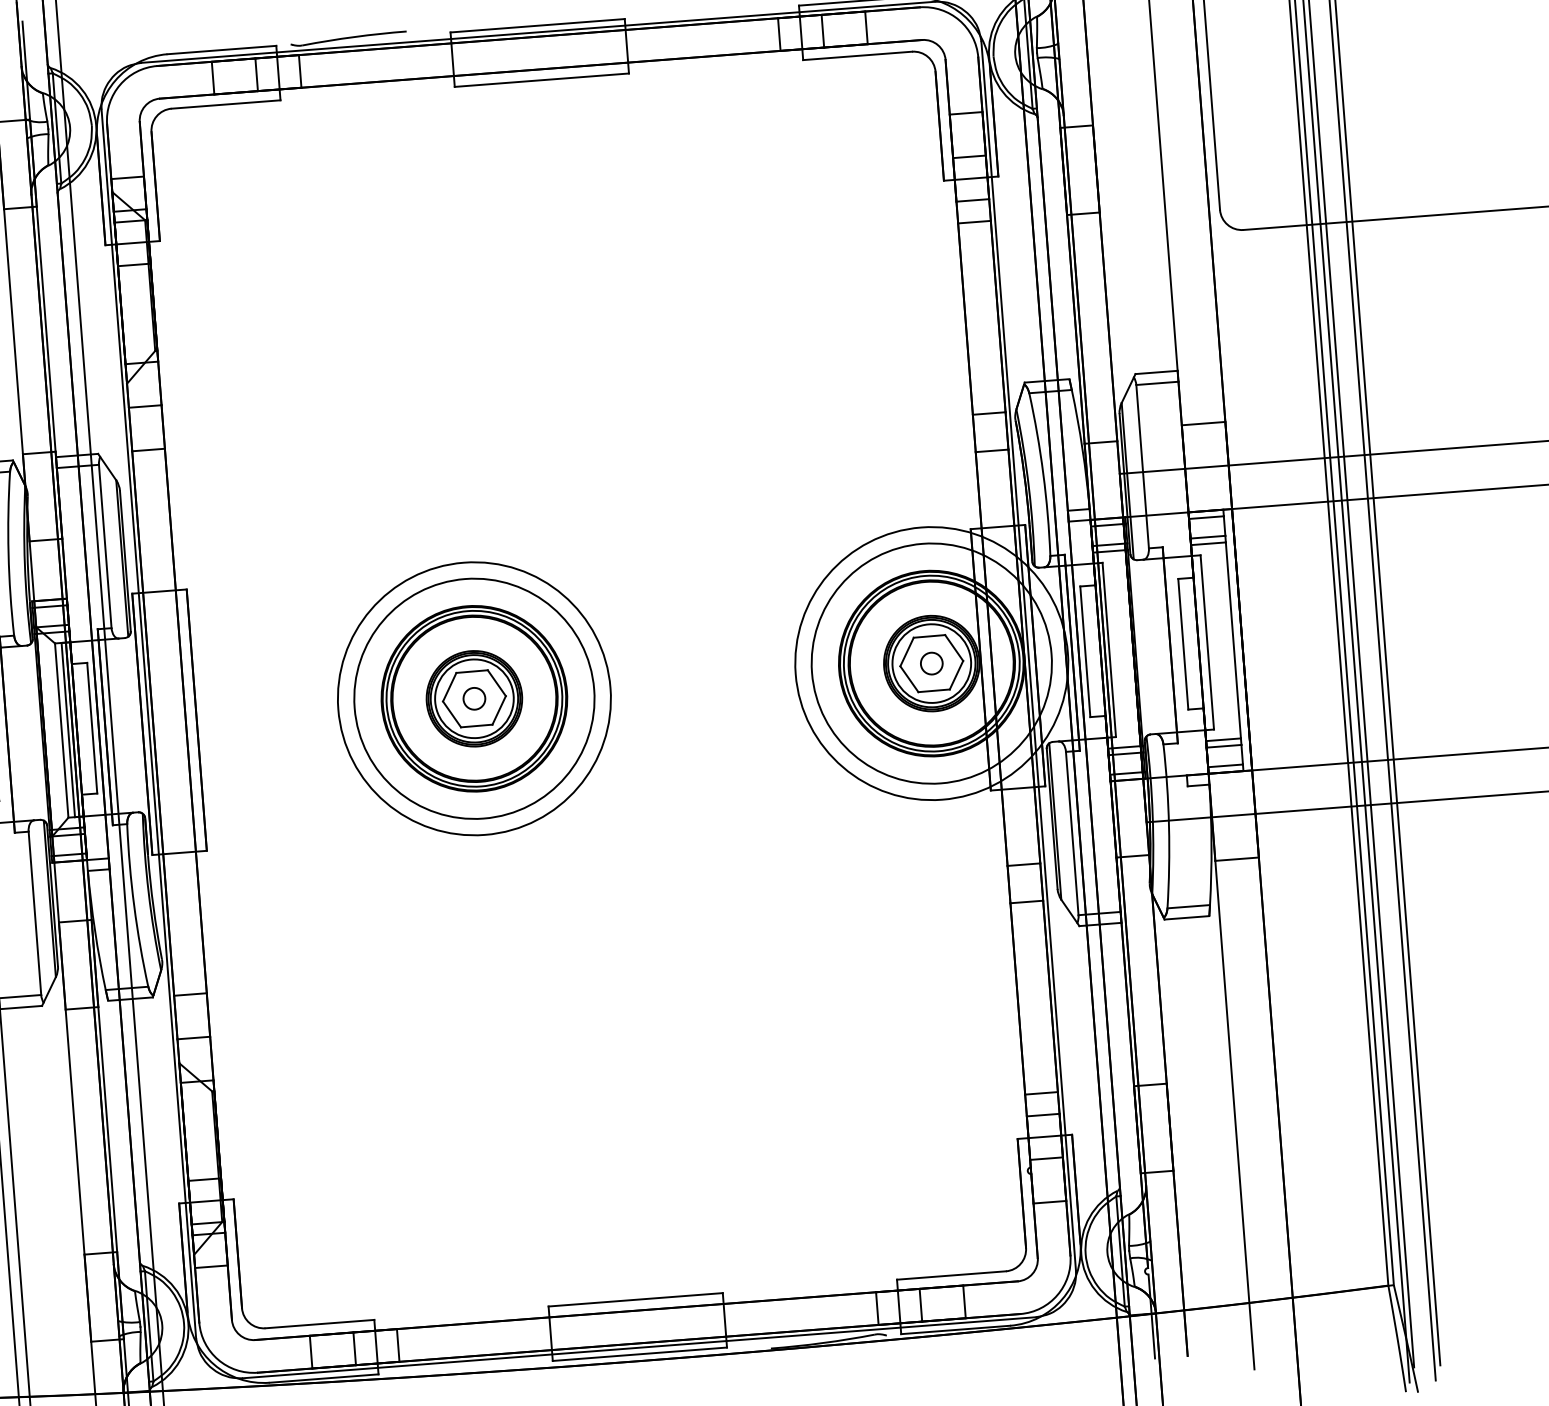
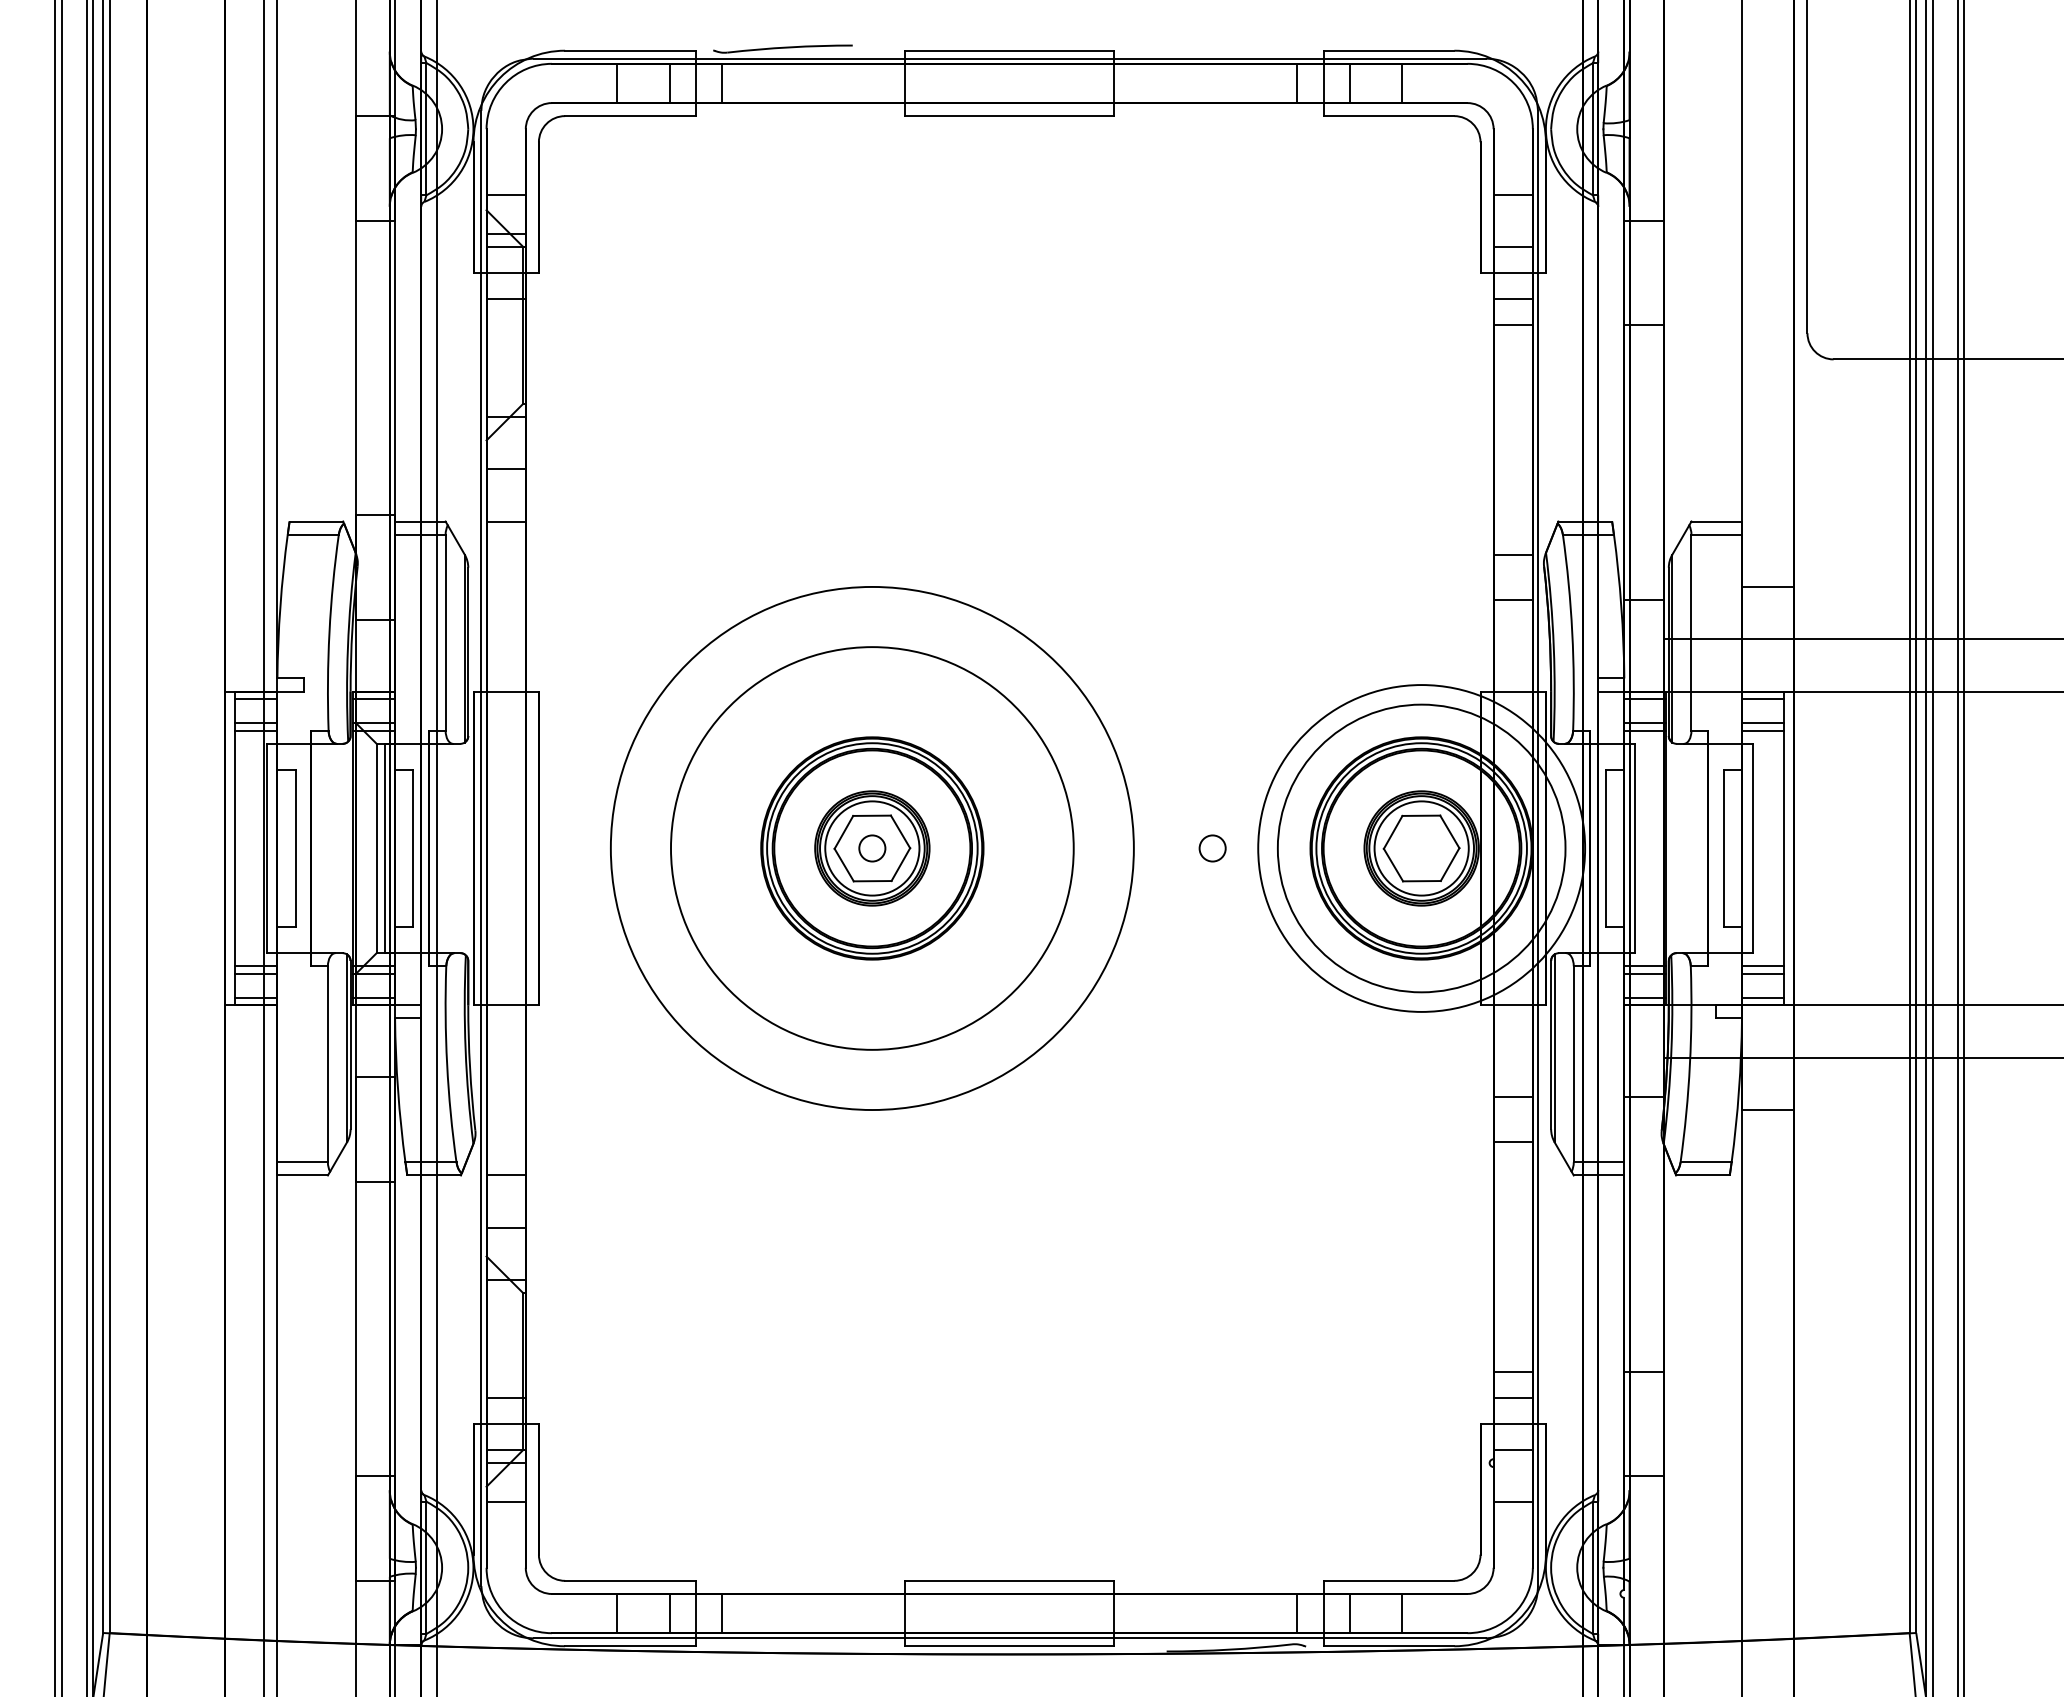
circle: (931, 663) -> (1212, 848), moved
circle: (473, 698) -> (871, 848), size x1.6
circle: (474, 698) -> (872, 848), size x1.4

